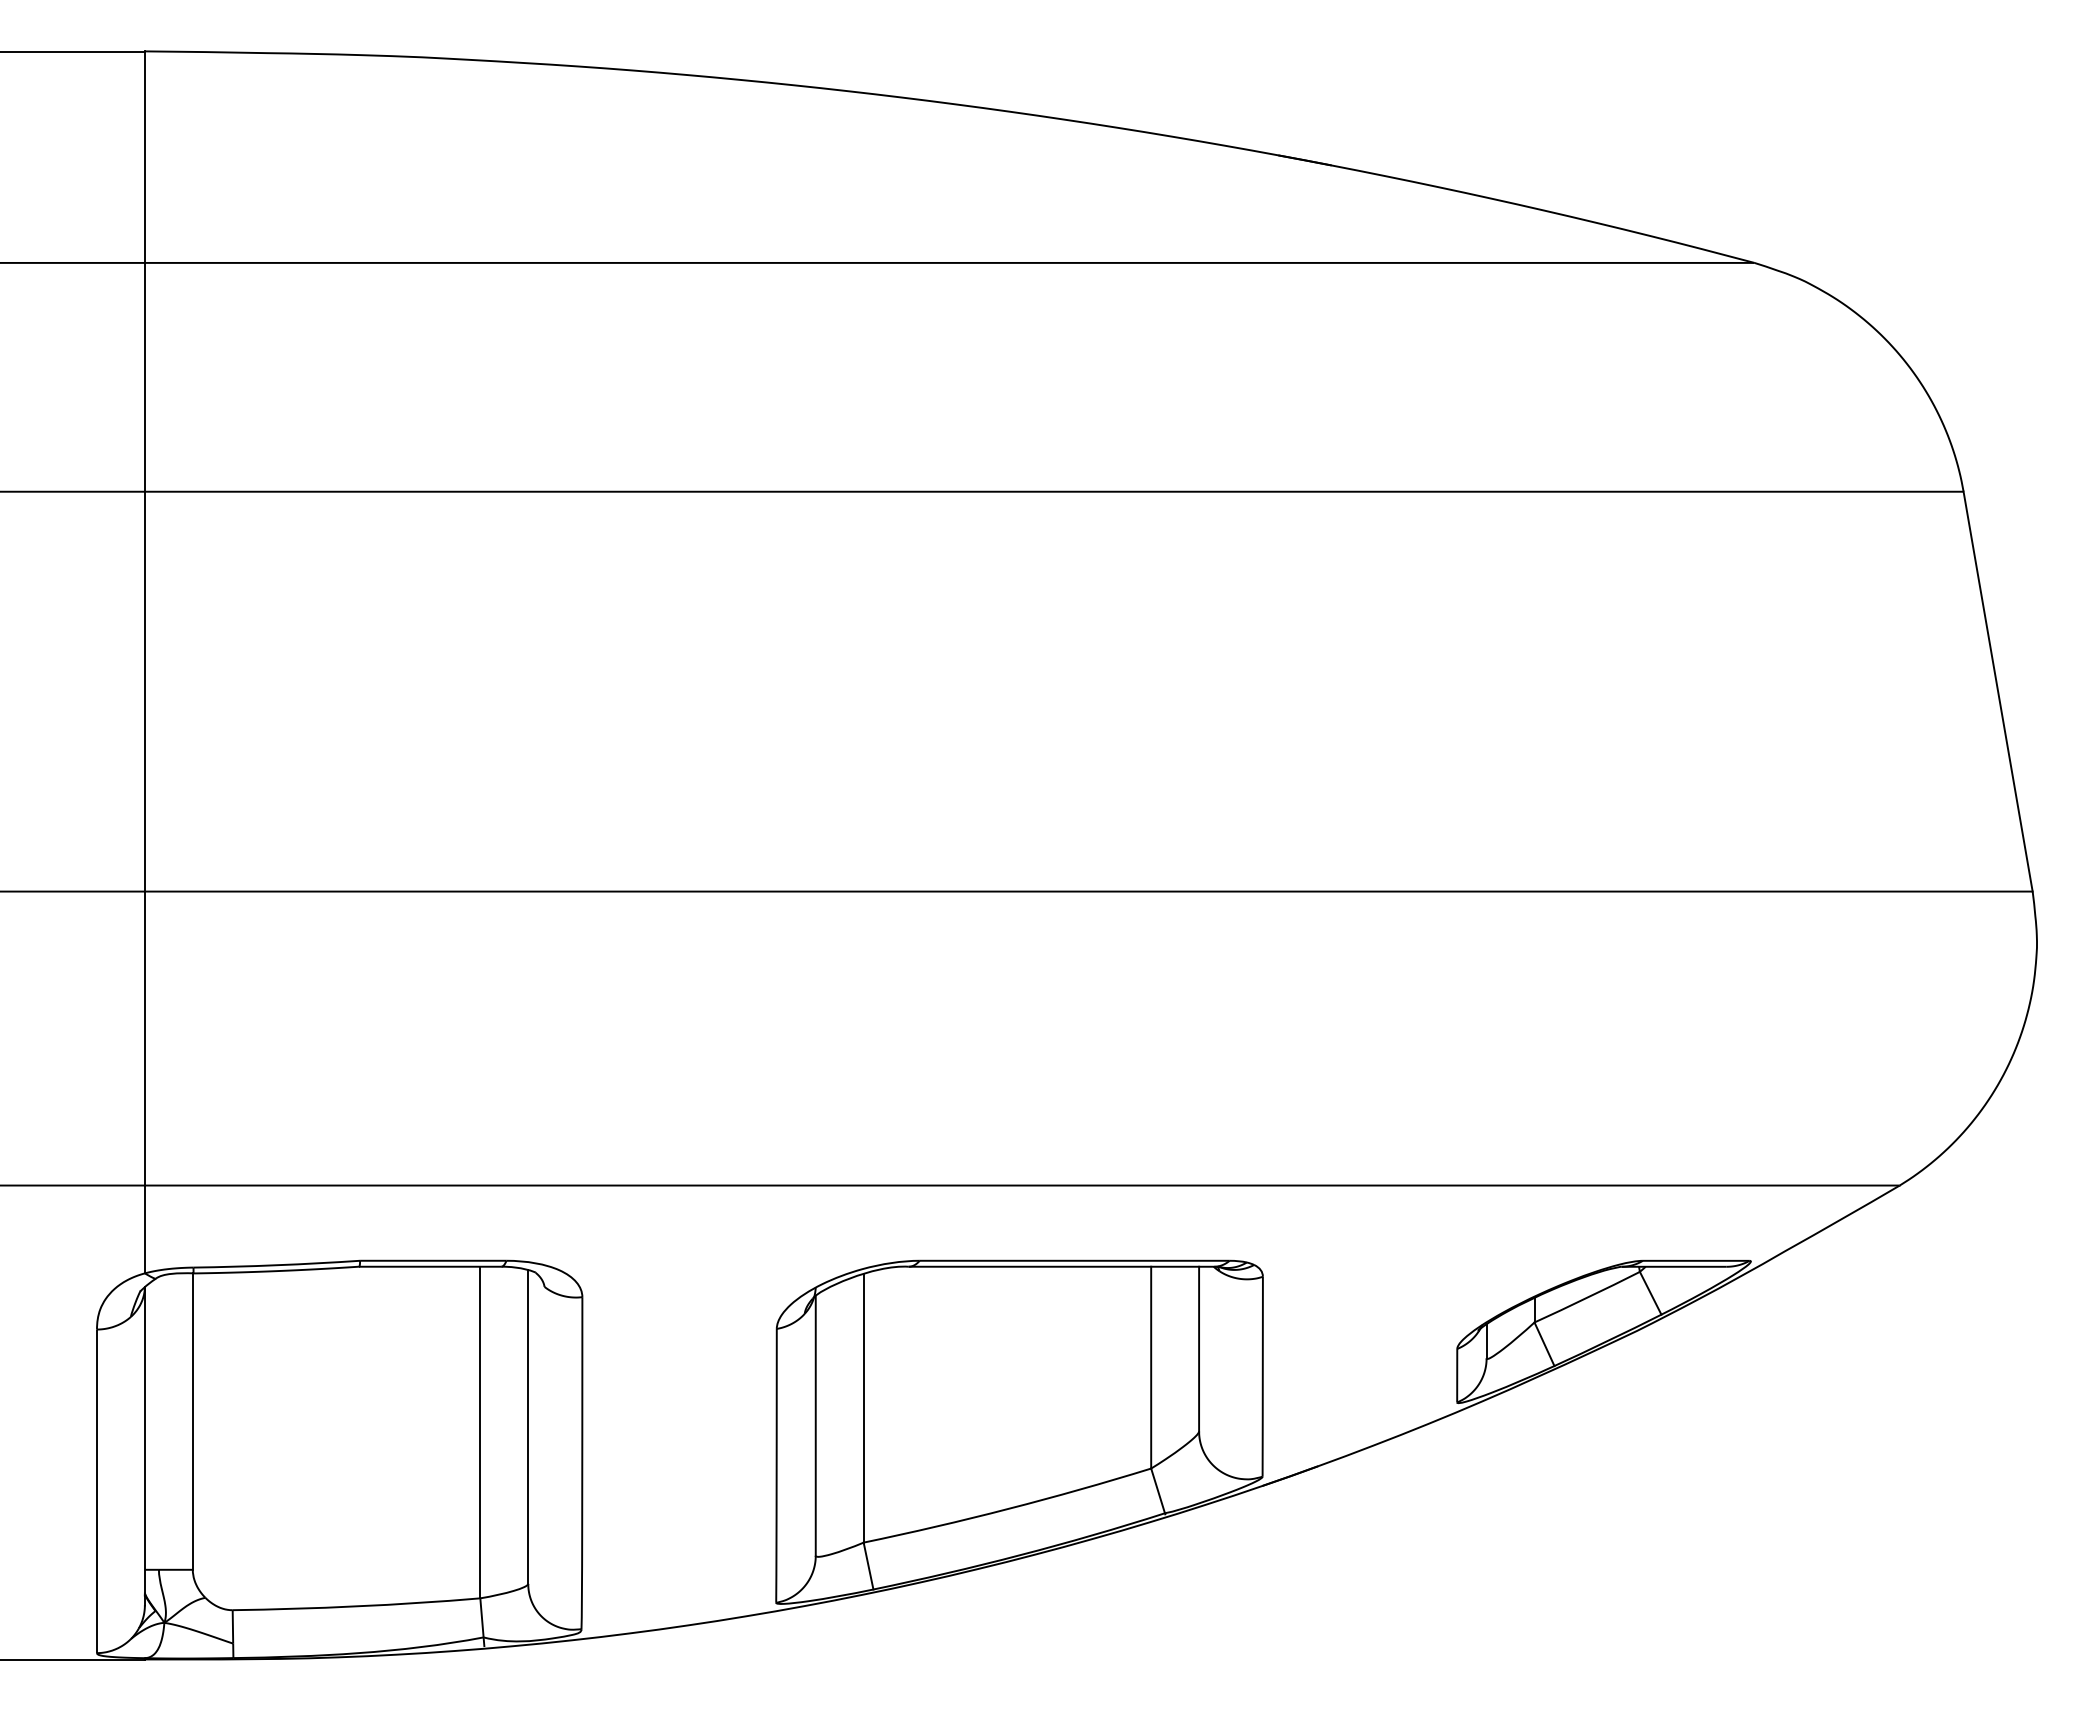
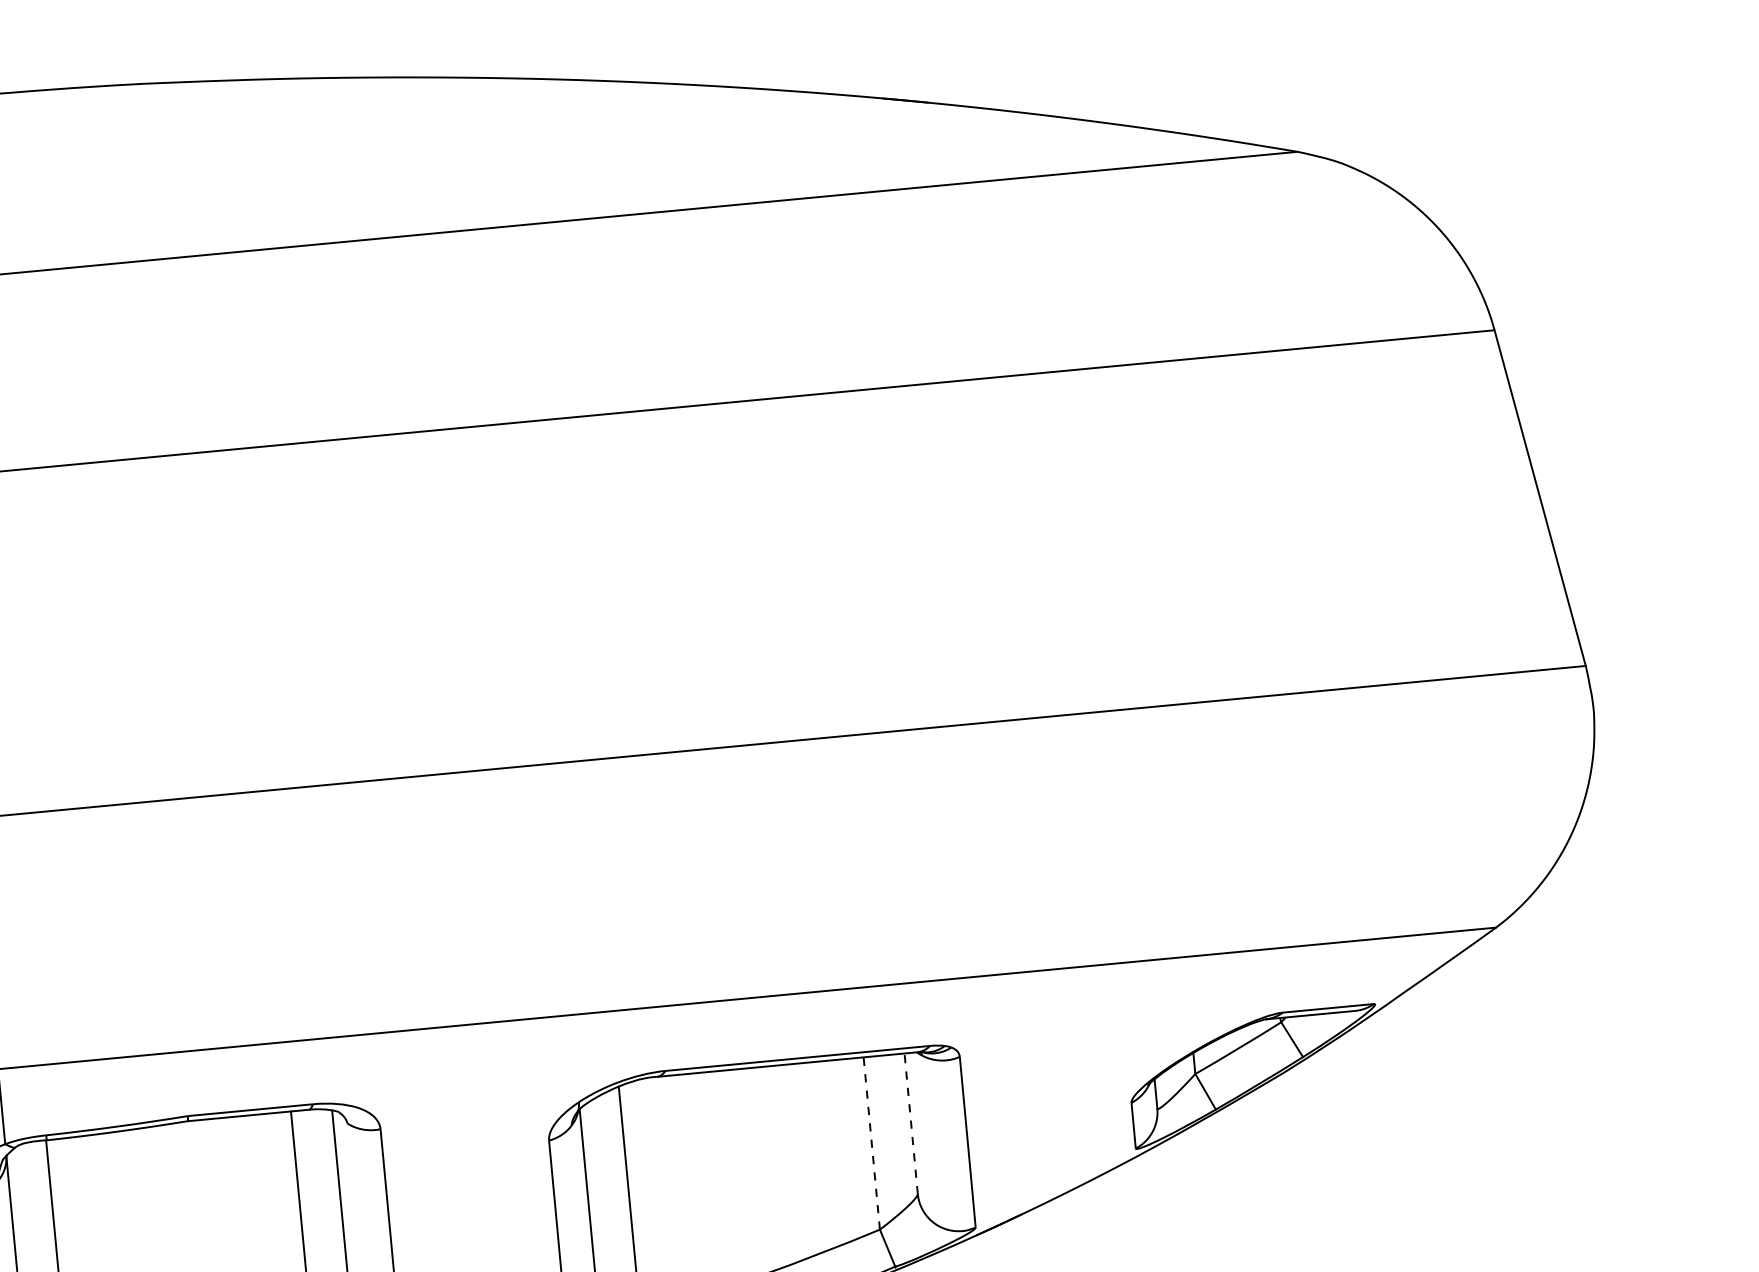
line: (1199, 1348) -> (911, 1123), solid -> dashed
line: (1151, 1367) -> (872, 1143), solid -> dashed

